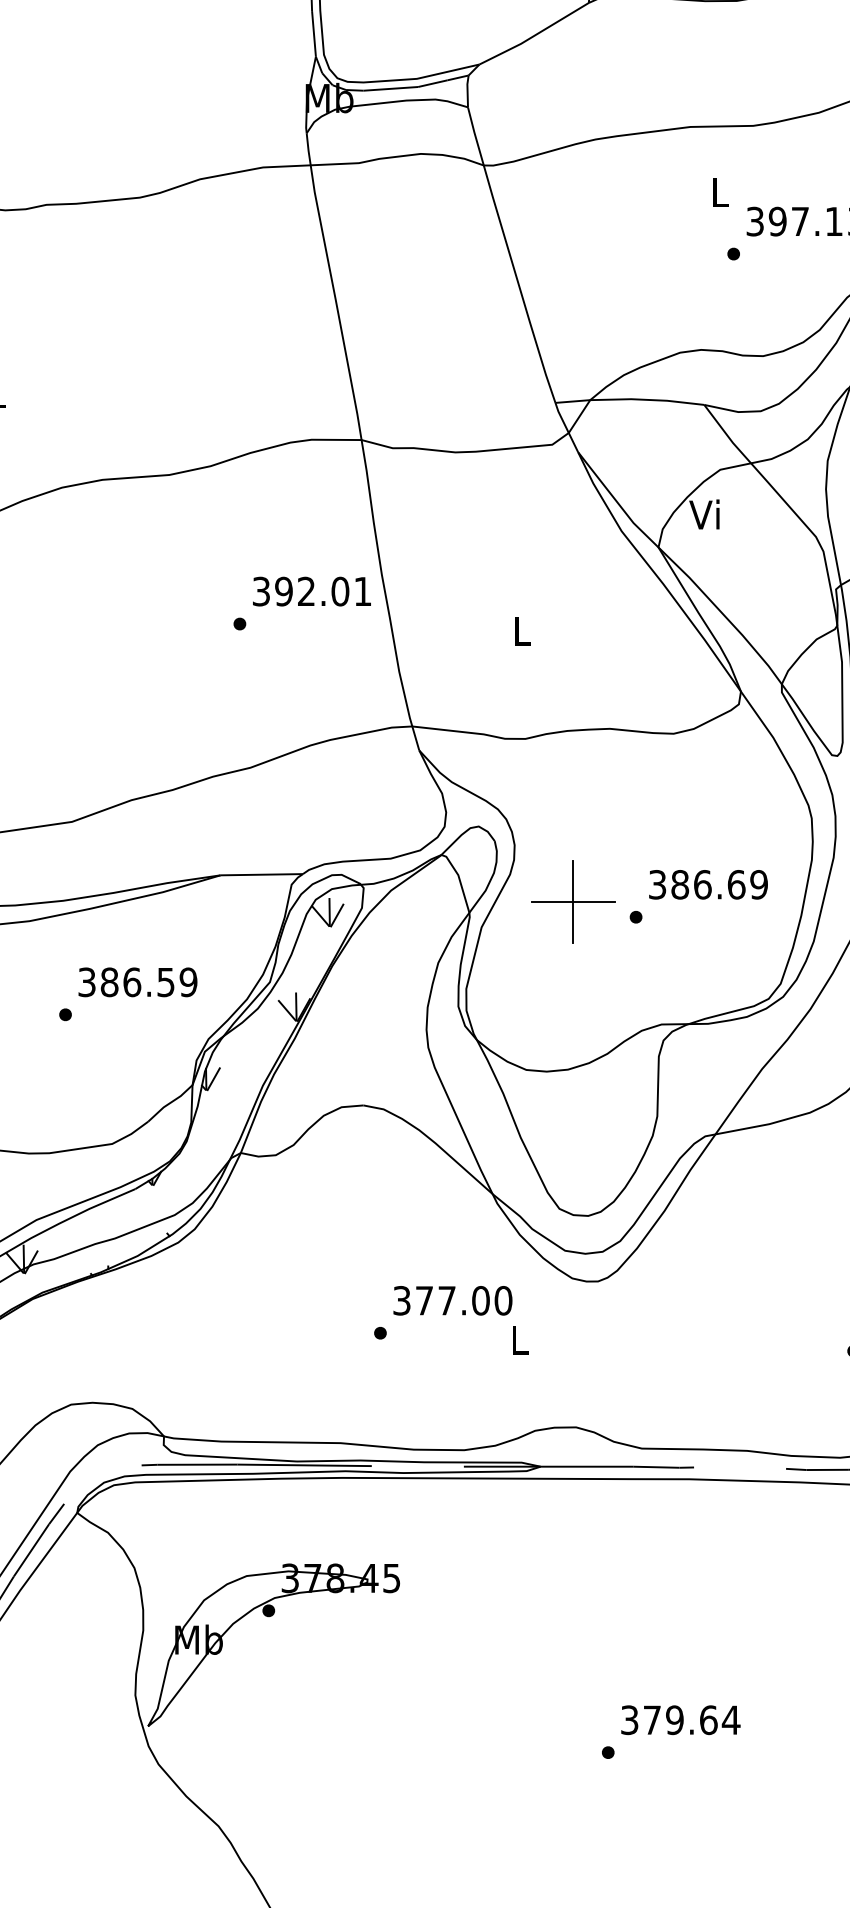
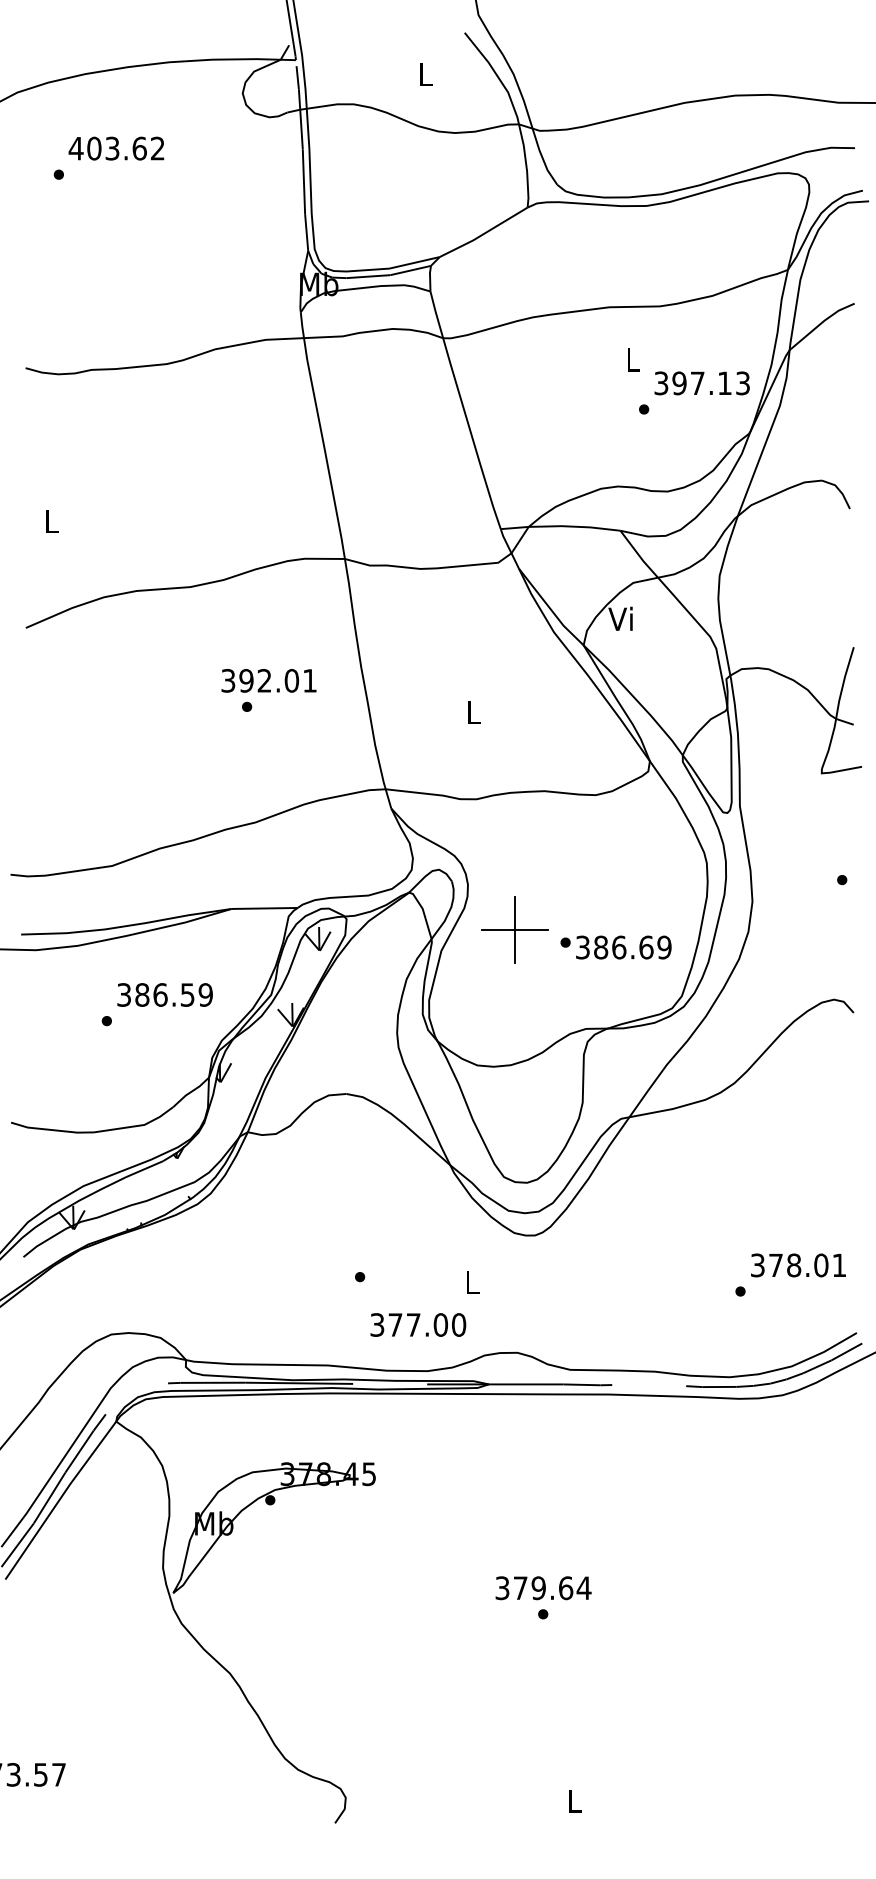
text: (311, 591) -> (268, 680), moved
text: (708, 884) -> (623, 947), moved
text: (453, 1300) -> (418, 1324), moved
text: (680, 1720) -> (543, 1588), moved

